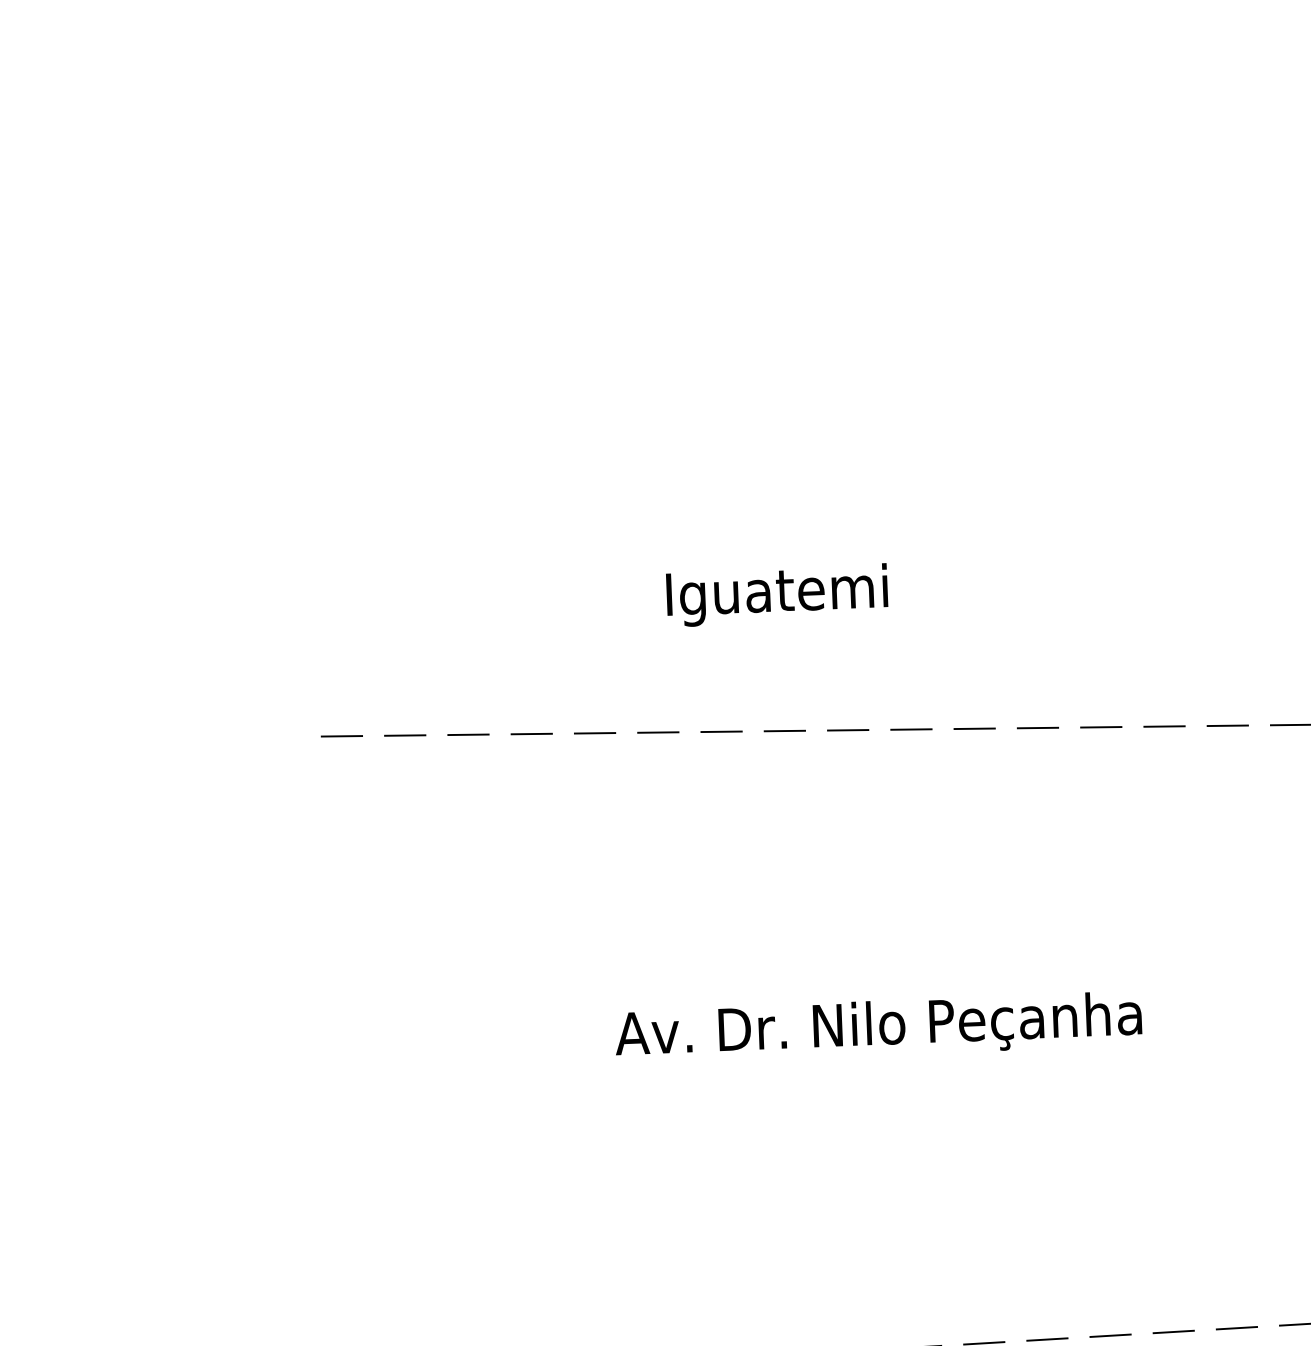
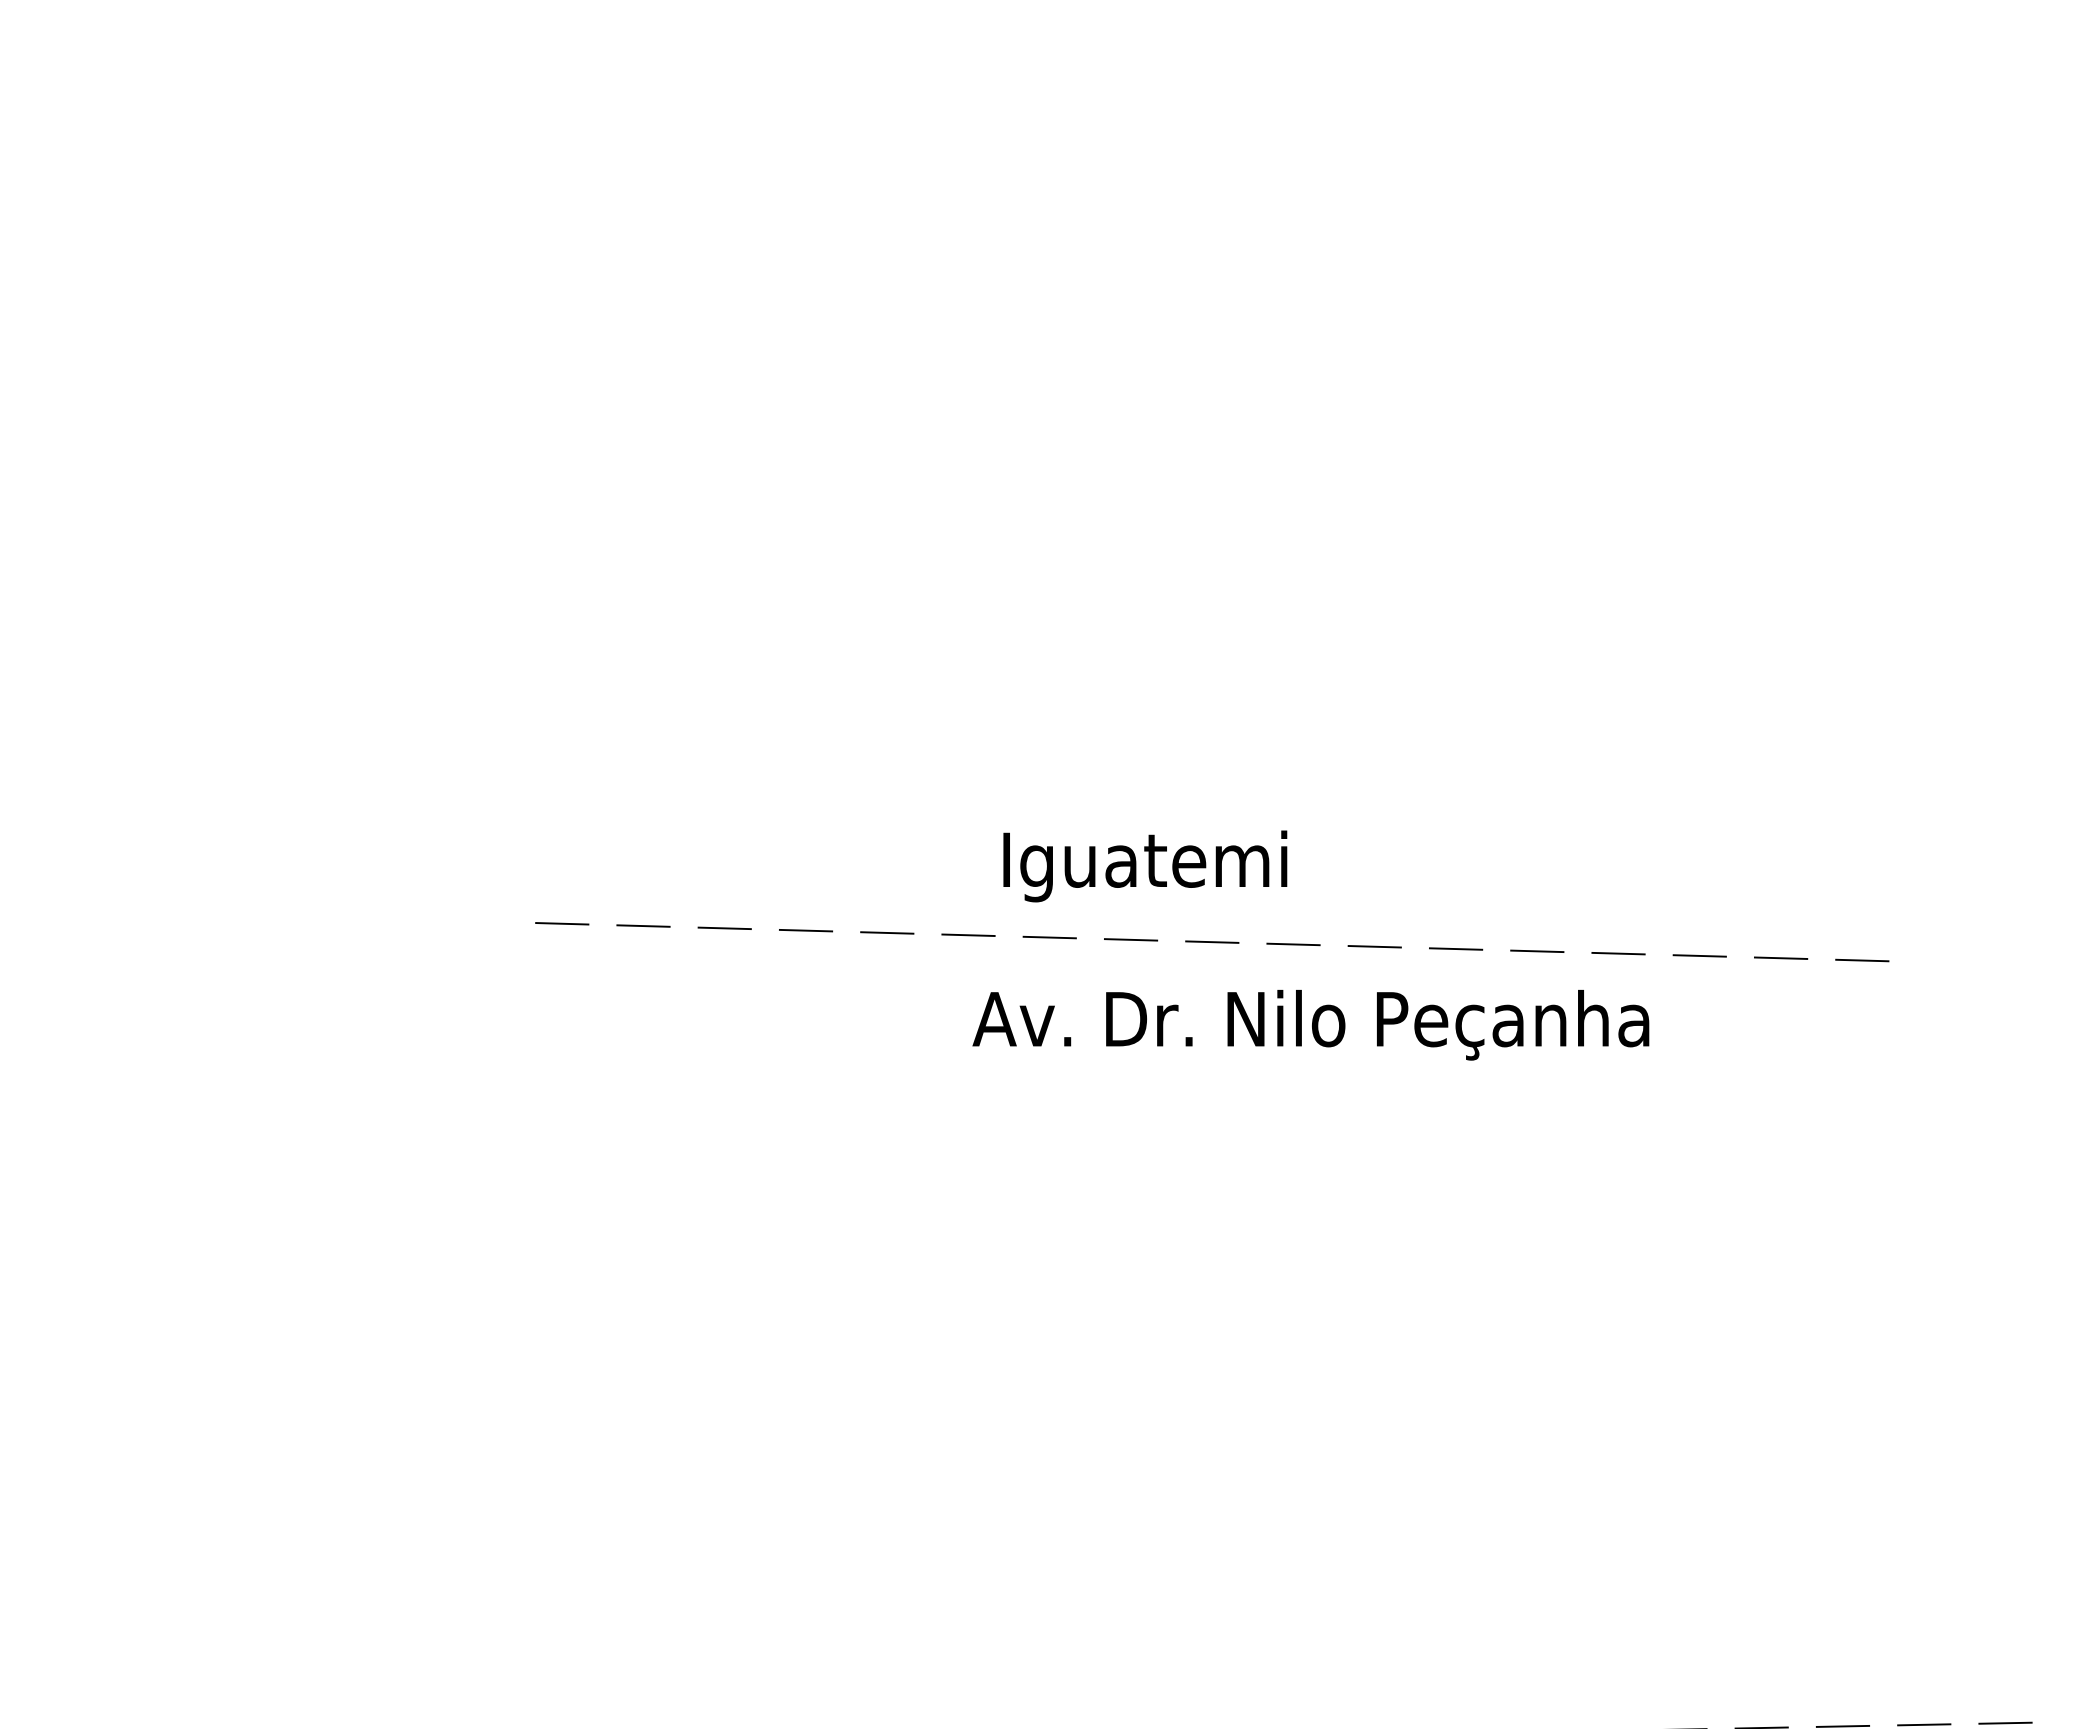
text: (777, 595) -> (1145, 866), moved
text: (878, 1028) -> (1310, 1025), moved

